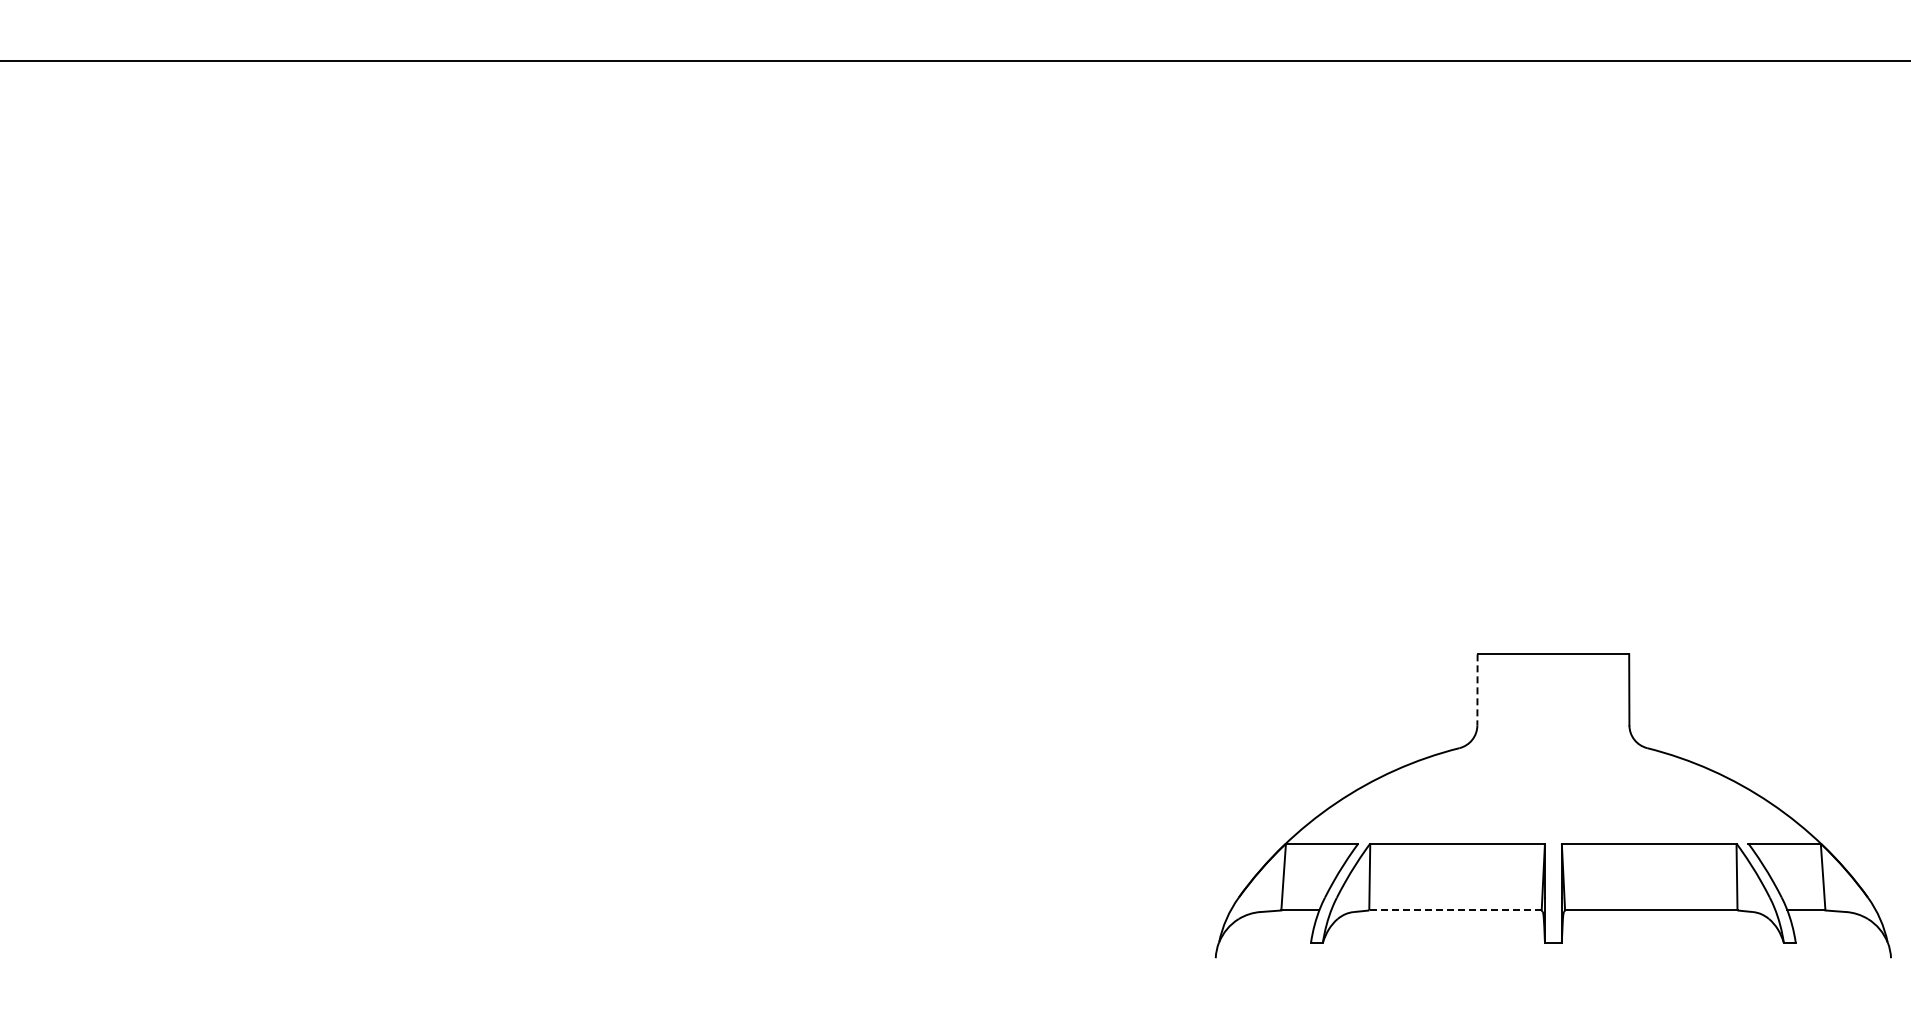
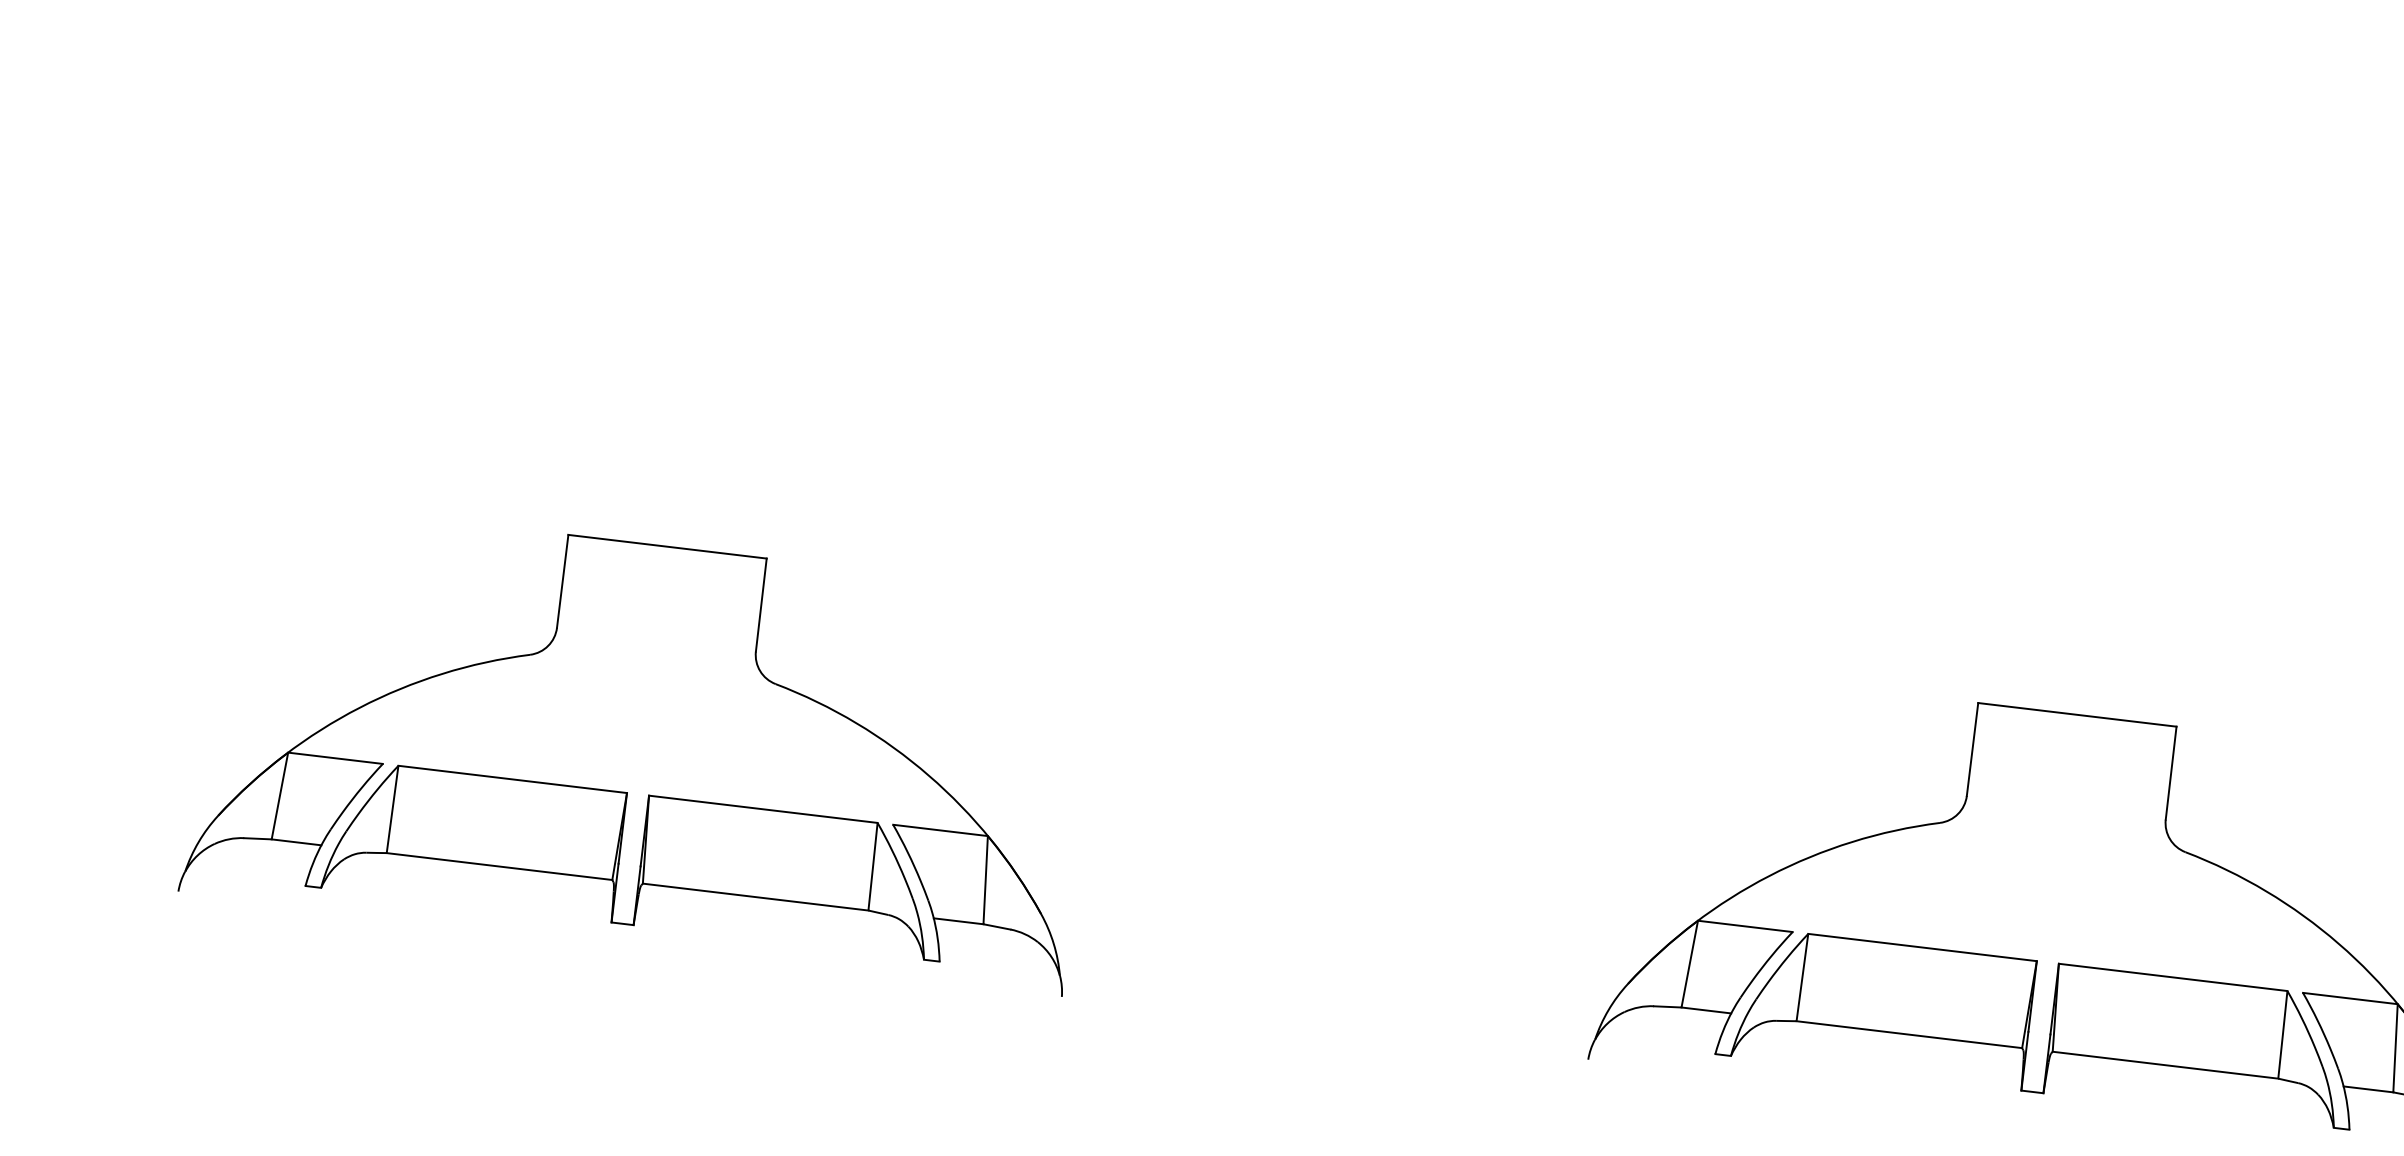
line: (1477, 689) -> (1972, 748), dashed -> solid
part: (475, 805) -> (643, 744), added
line: (1455, 910) -> (1909, 1034), dashed -> solid

